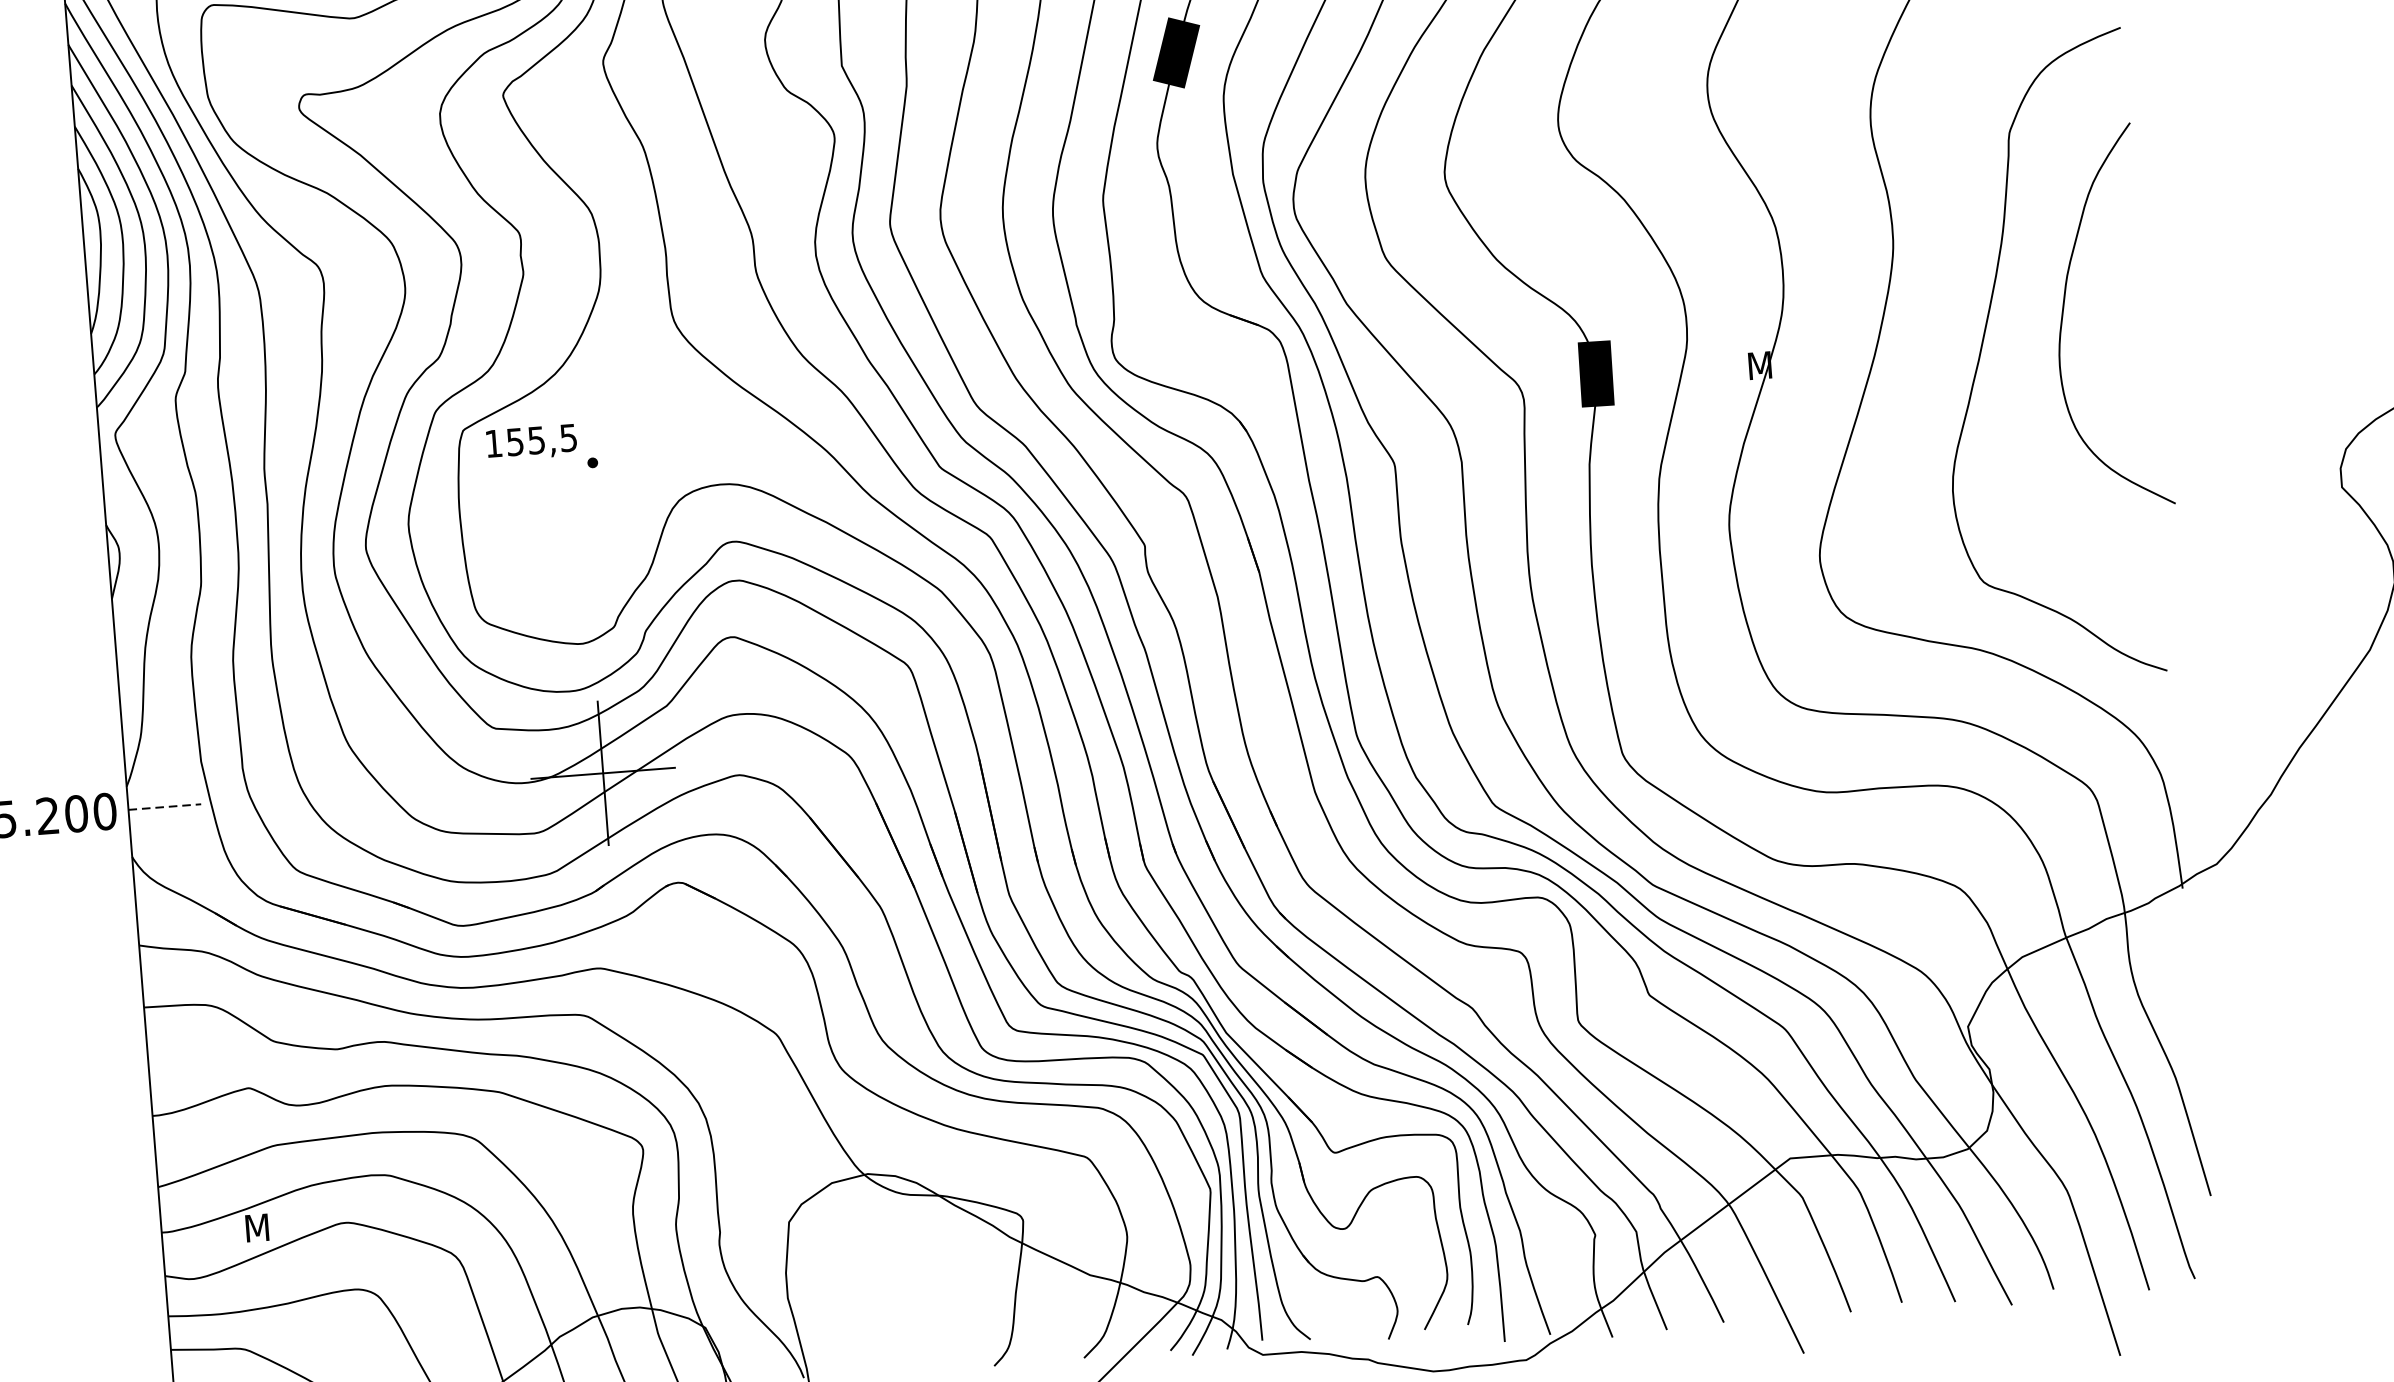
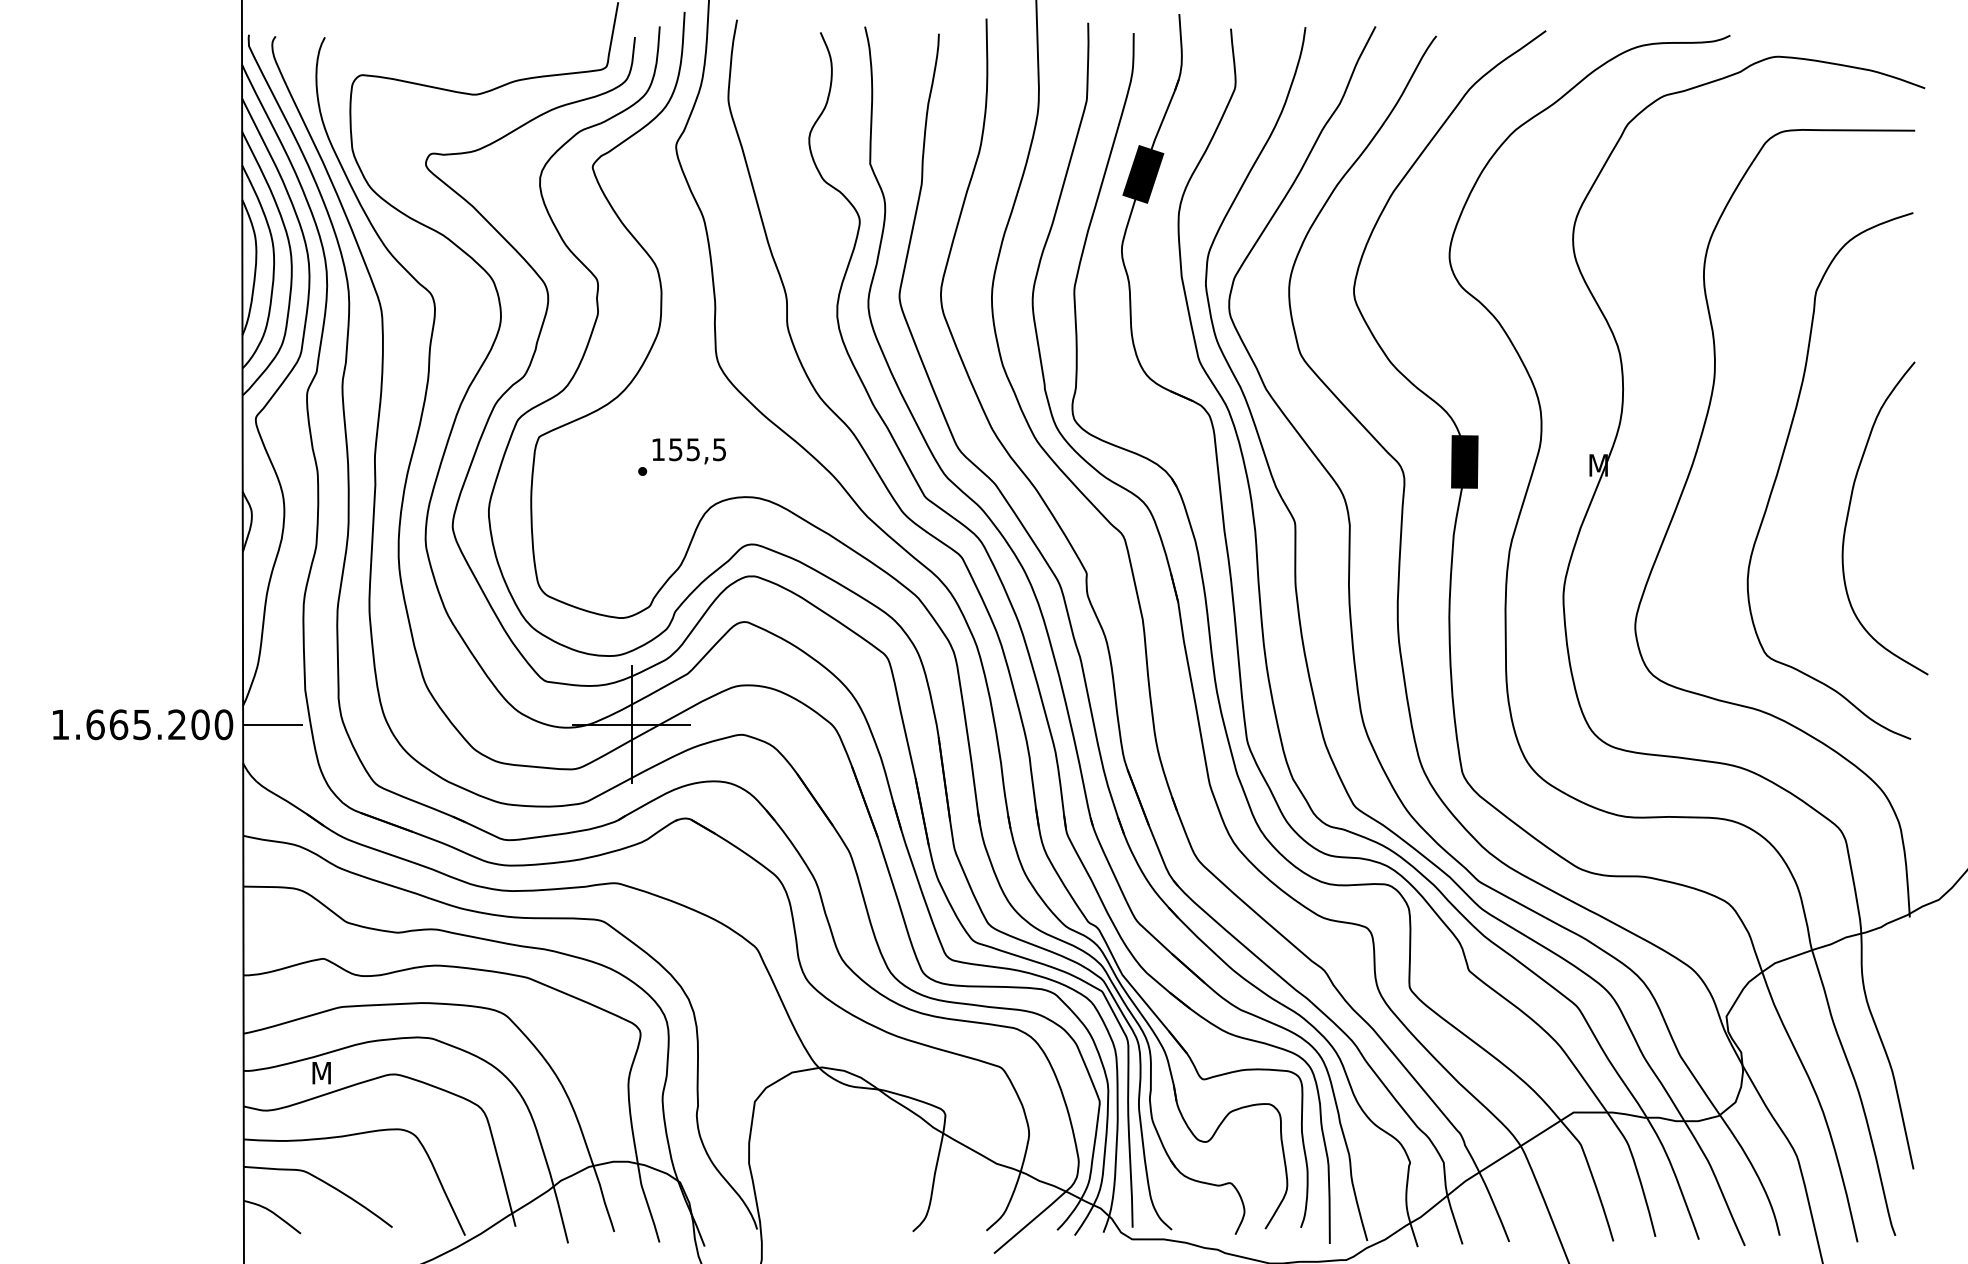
curve: (2064, 312) -> (1849, 512), moved
text: (530, 443) -> (688, 451), moved
line: (164, 806) -> (272, 724), dashed -> solid

